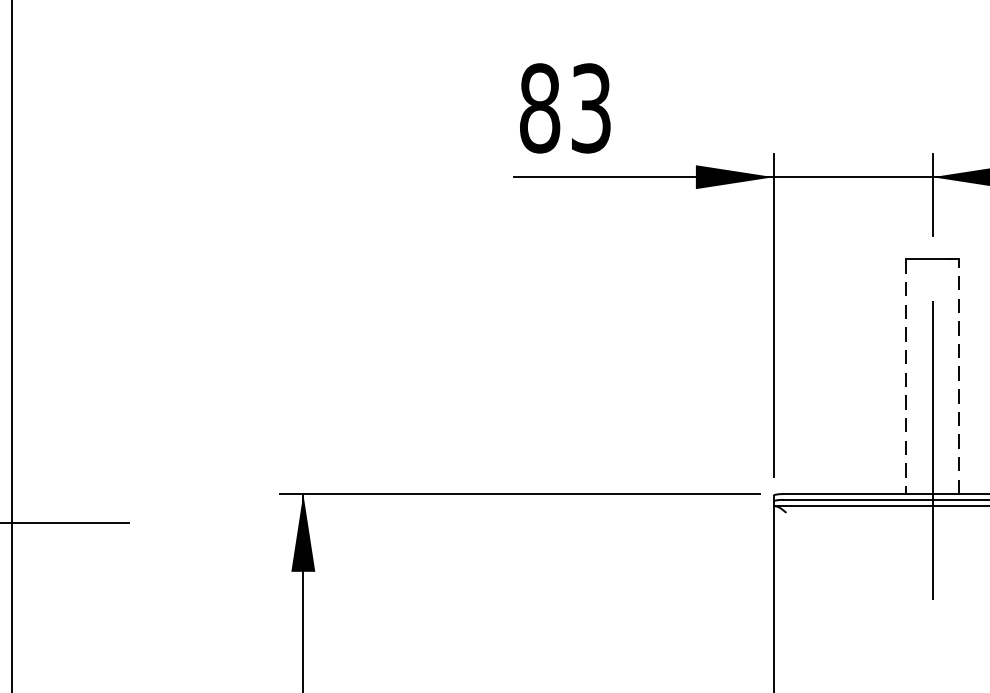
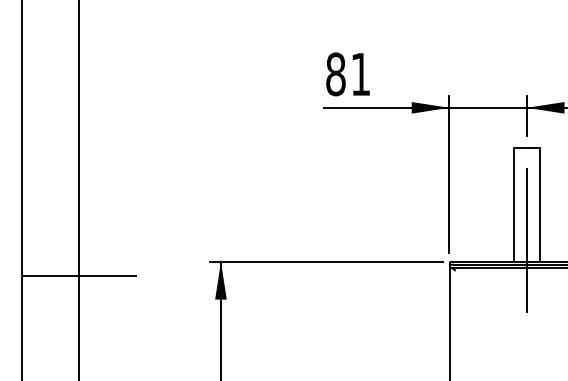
text: (590, 108) -> (360, 74), 83 -> 81
line: (958, 376) -> (539, 204), dashed -> solid
line: (905, 378) -> (513, 205), dashed -> solid

